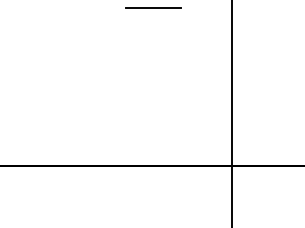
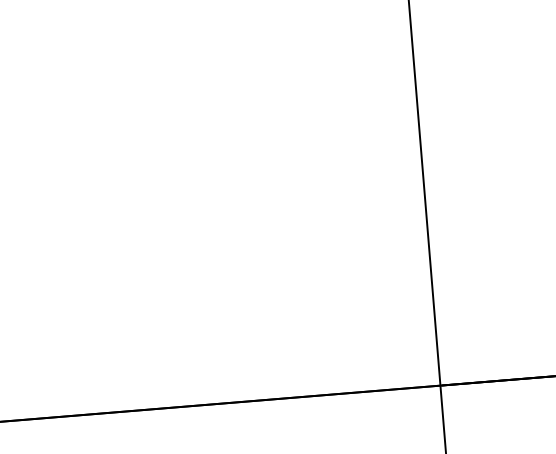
line: (152, 7) -> (238, 55), removed

